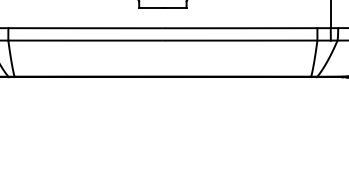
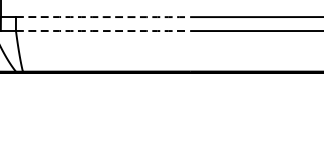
arc: (85, 28) -> (102, 17), solid -> dashed
arc: (85, 40) -> (102, 30), solid -> dashed

